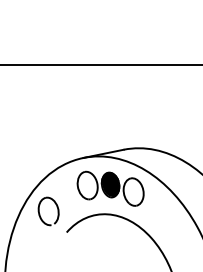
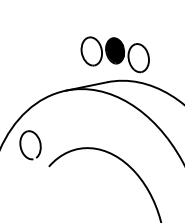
part: (110, 188) -> (115, 54), moved

